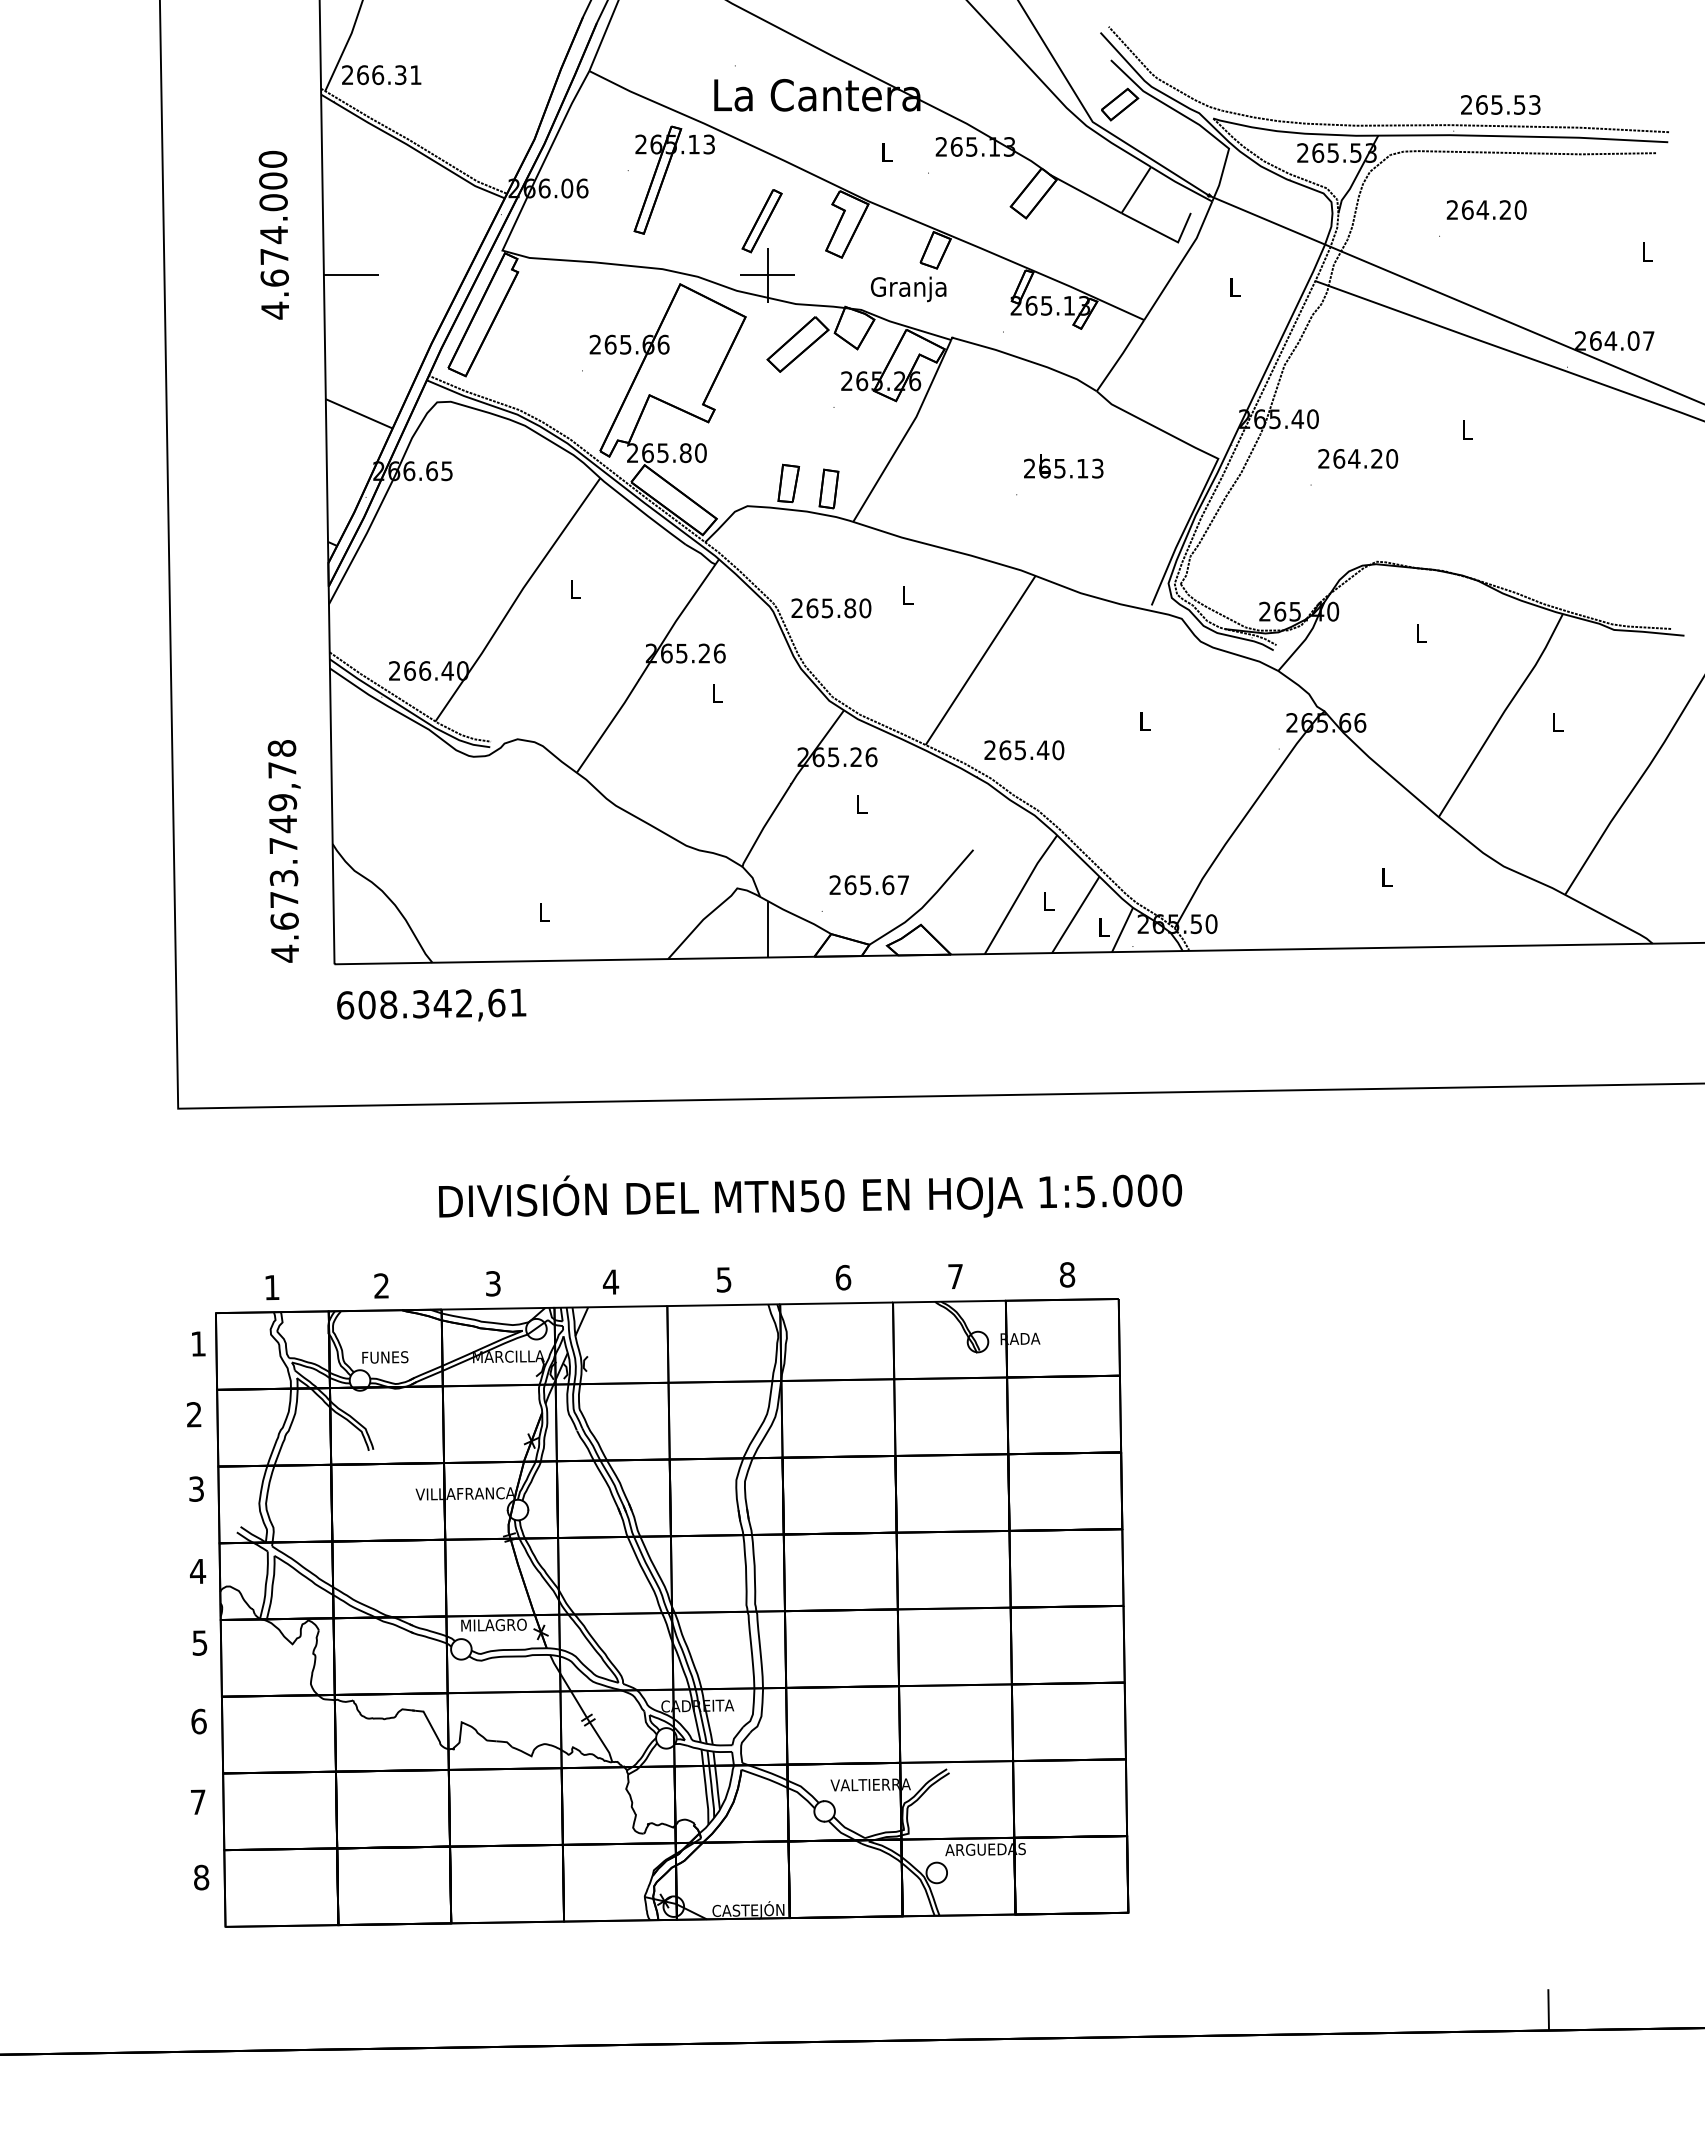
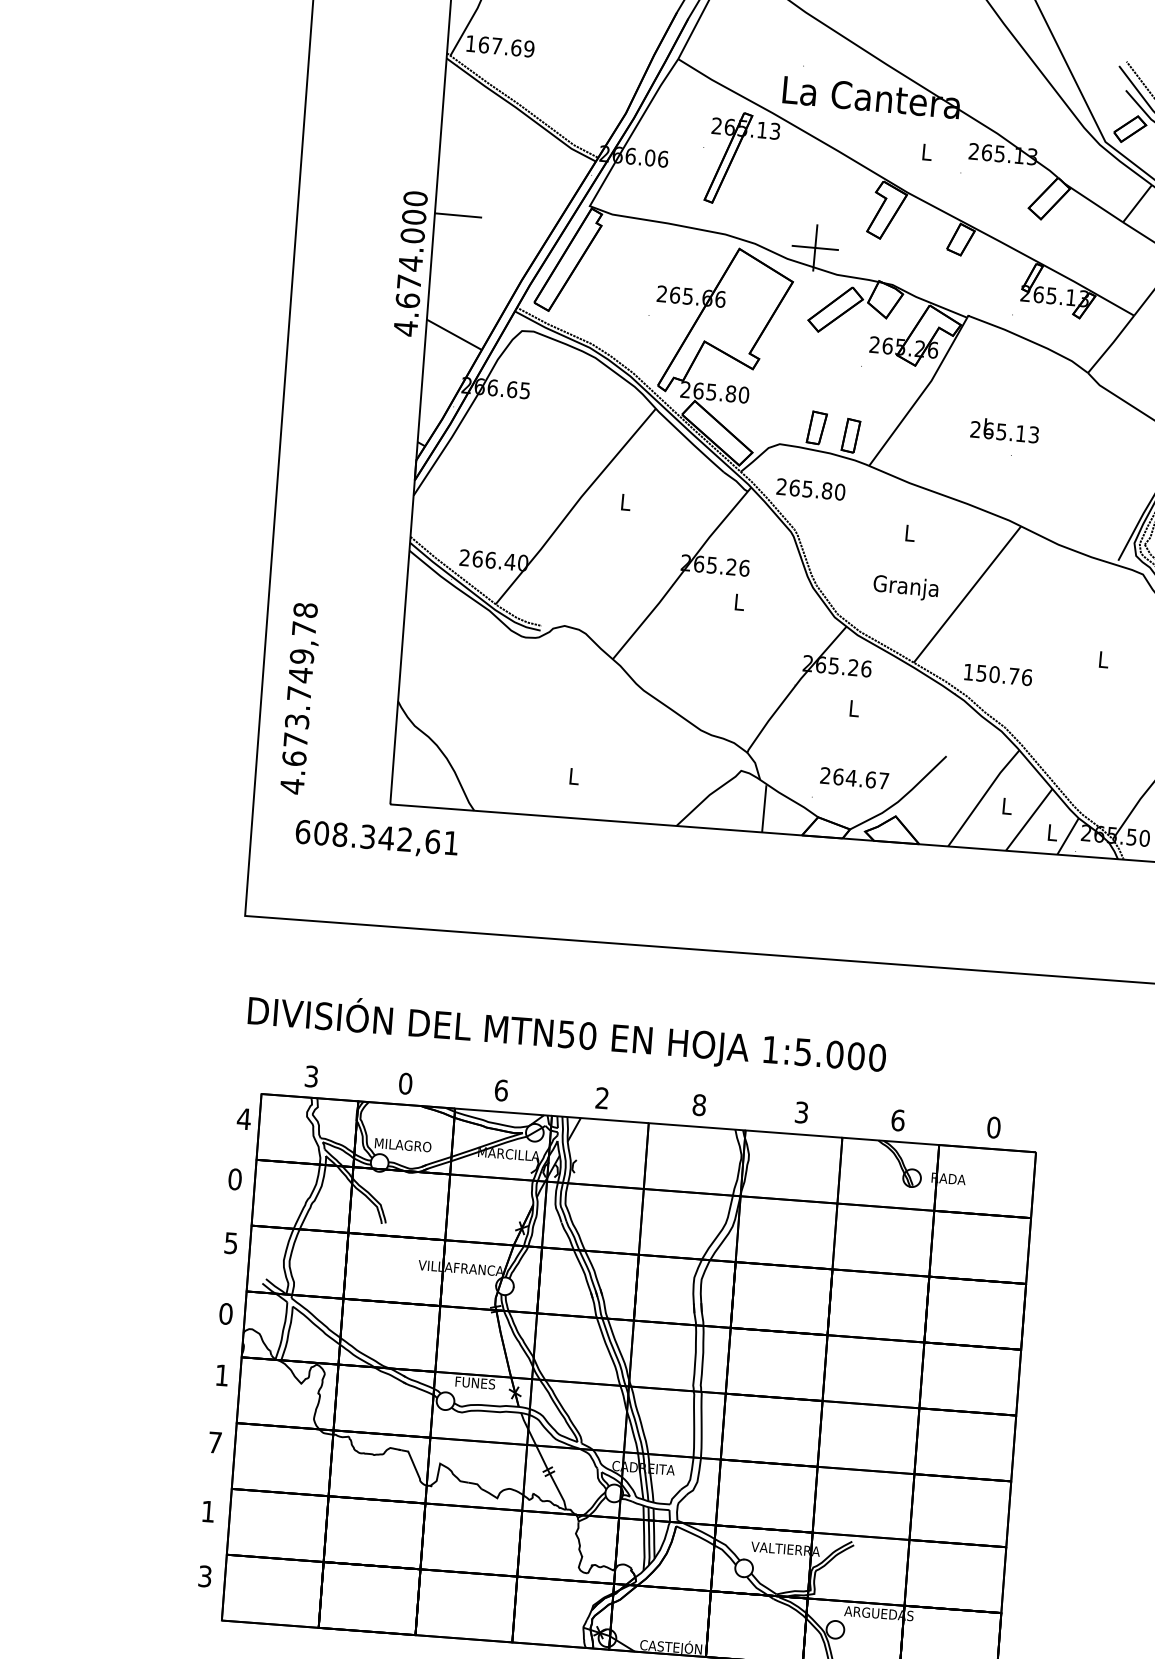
text: (381, 75) -> (499, 46), 266.31 -> 167.69
part: (761, 221) -> (813, 201), removed
text: (273, 235) -> (410, 263), moved
text: (908, 289) -> (905, 588), moved
text: (1063, 466) -> (1004, 430), moved
text: (831, 608) -> (811, 489), moved
text: (1024, 750) -> (998, 675), 265.40 -> 150.76
text: (283, 851) -> (298, 698), moved
text: (865, 885) -> (851, 778), 265.67 -> 264.67
text: (431, 1004) -> (376, 837), moved
text: (810, 1195) -> (567, 1034), moved
text: (1067, 1274) -> (994, 1127), 8 -> 0
text: (955, 1276) -> (897, 1120), 7 -> 6
text: (843, 1277) -> (801, 1112), 6 -> 3
text: (723, 1279) -> (698, 1104), 5 -> 8
text: (610, 1281) -> (601, 1097), 4 -> 2
text: (493, 1283) -> (501, 1090), 3 -> 6
text: (381, 1285) -> (405, 1083), 2 -> 0
text: (272, 1287) -> (311, 1076), 1 -> 3
text: (198, 1343) -> (244, 1118), 1 -> 4
text: (385, 1357) -> (403, 1145), FUNES -> MILAGRO
text: (194, 1414) -> (235, 1179), 2 -> 0
text: (196, 1488) -> (231, 1242), 3 -> 5
text: (197, 1571) -> (225, 1313), 4 -> 0
text: (493, 1624) -> (475, 1382), MILAGRO -> FUNES
text: (199, 1642) -> (221, 1374), 5 -> 1
text: (198, 1721) -> (214, 1442), 6 -> 7
text: (198, 1801) -> (208, 1511), 7 -> 1
text: (201, 1877) -> (205, 1576), 8 -> 3

